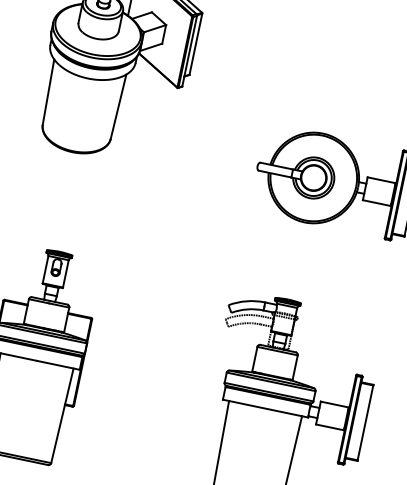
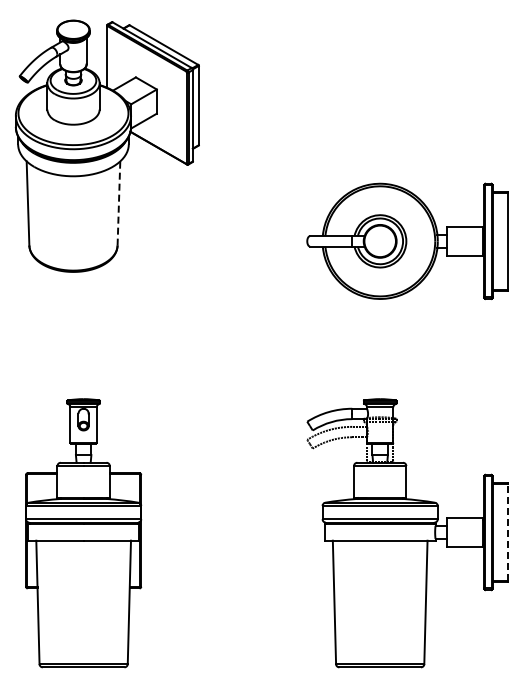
line: (118, 106) -> (118, 203), solid -> dashed
line: (365, 422) -> (508, 532), solid -> dashed

